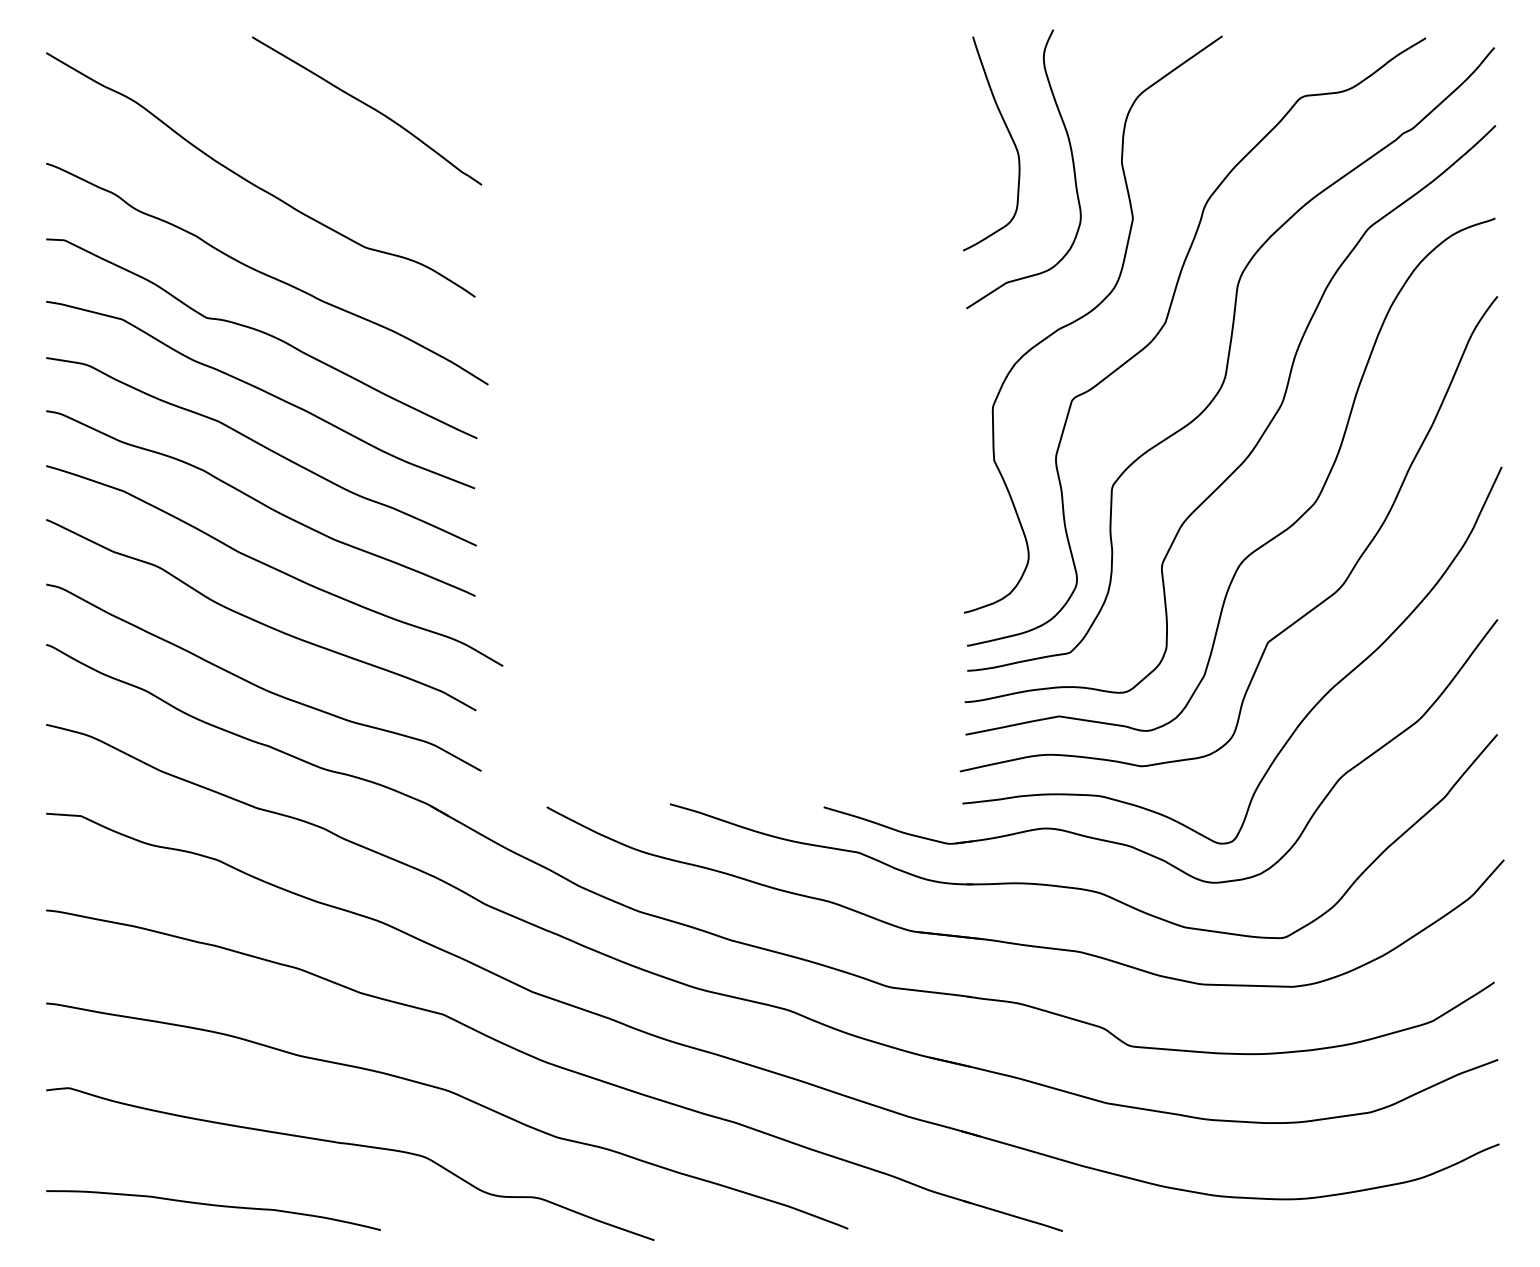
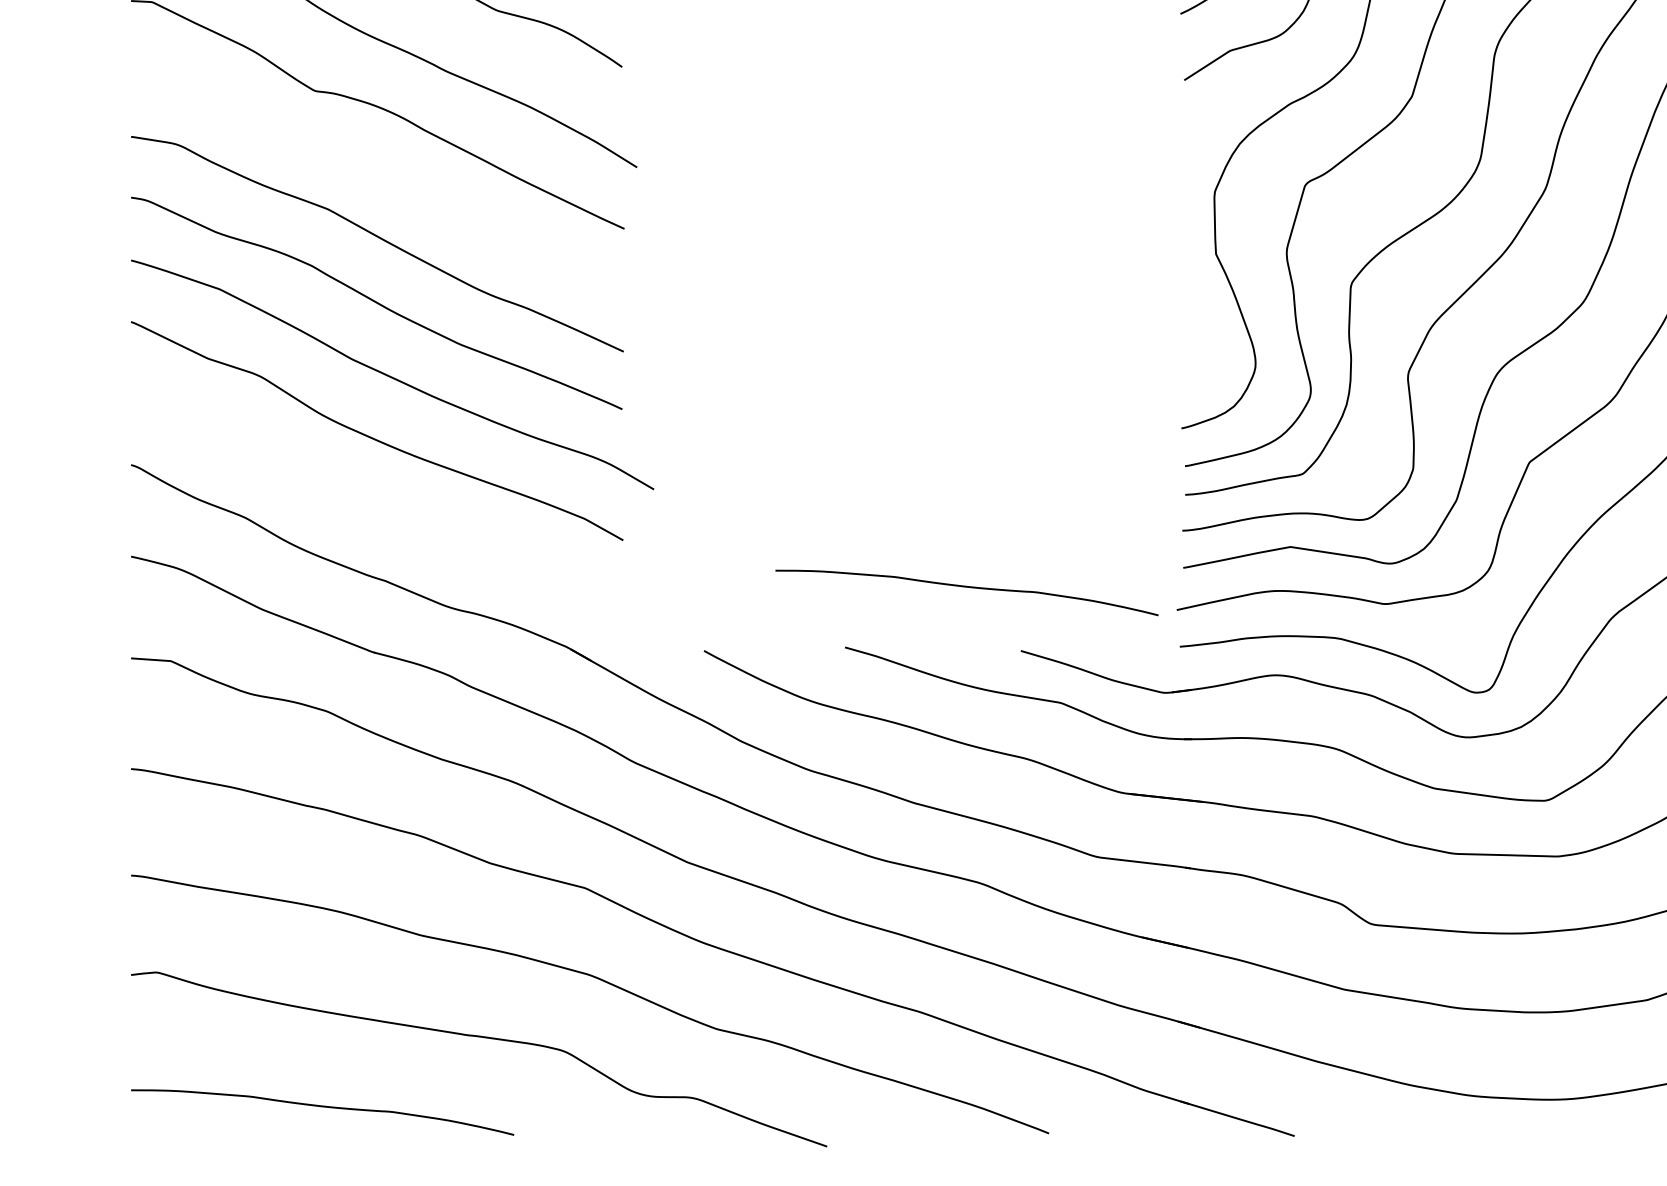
curve: (262, 391) -> (378, 175), removed
curve: (258, 685) -> (374, 511), removed
curve: (776, 752) -> (966, 588), added

